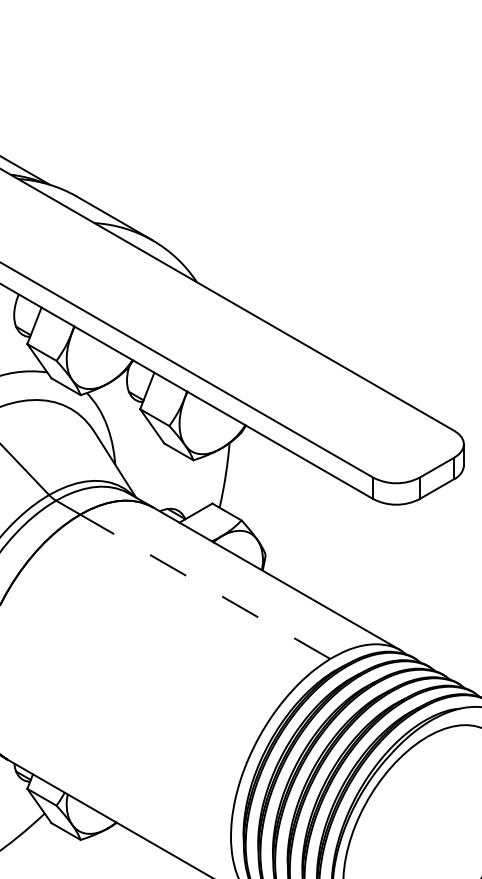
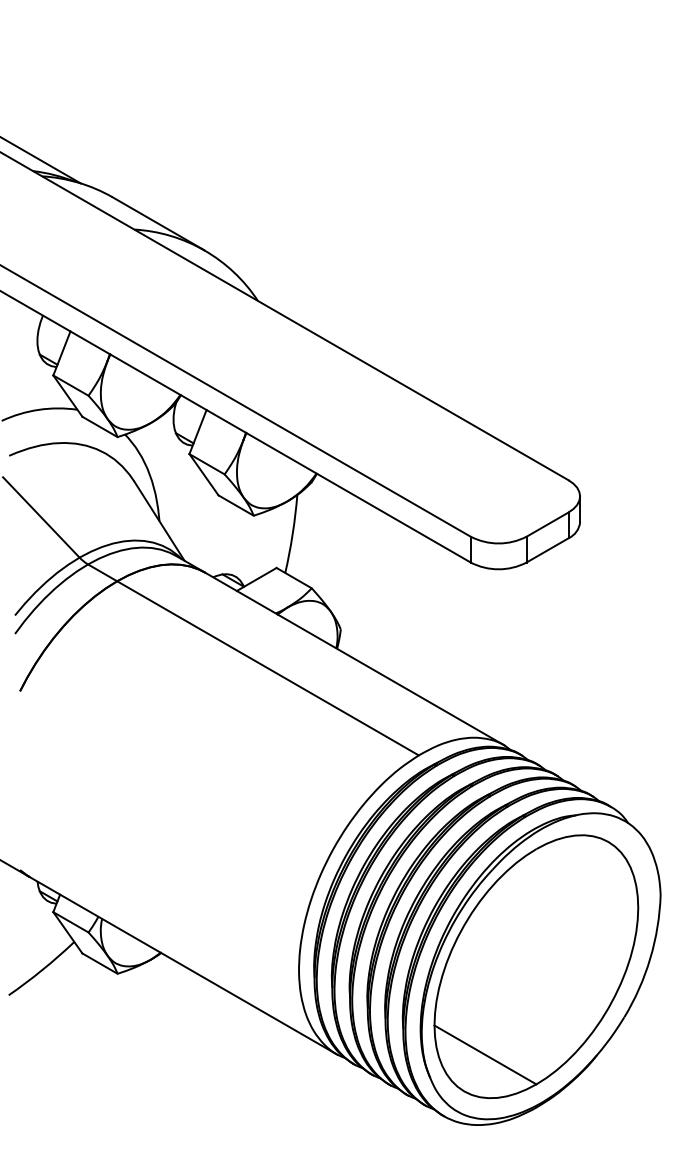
line: (204, 586) -> (267, 668), dashed -> solid

